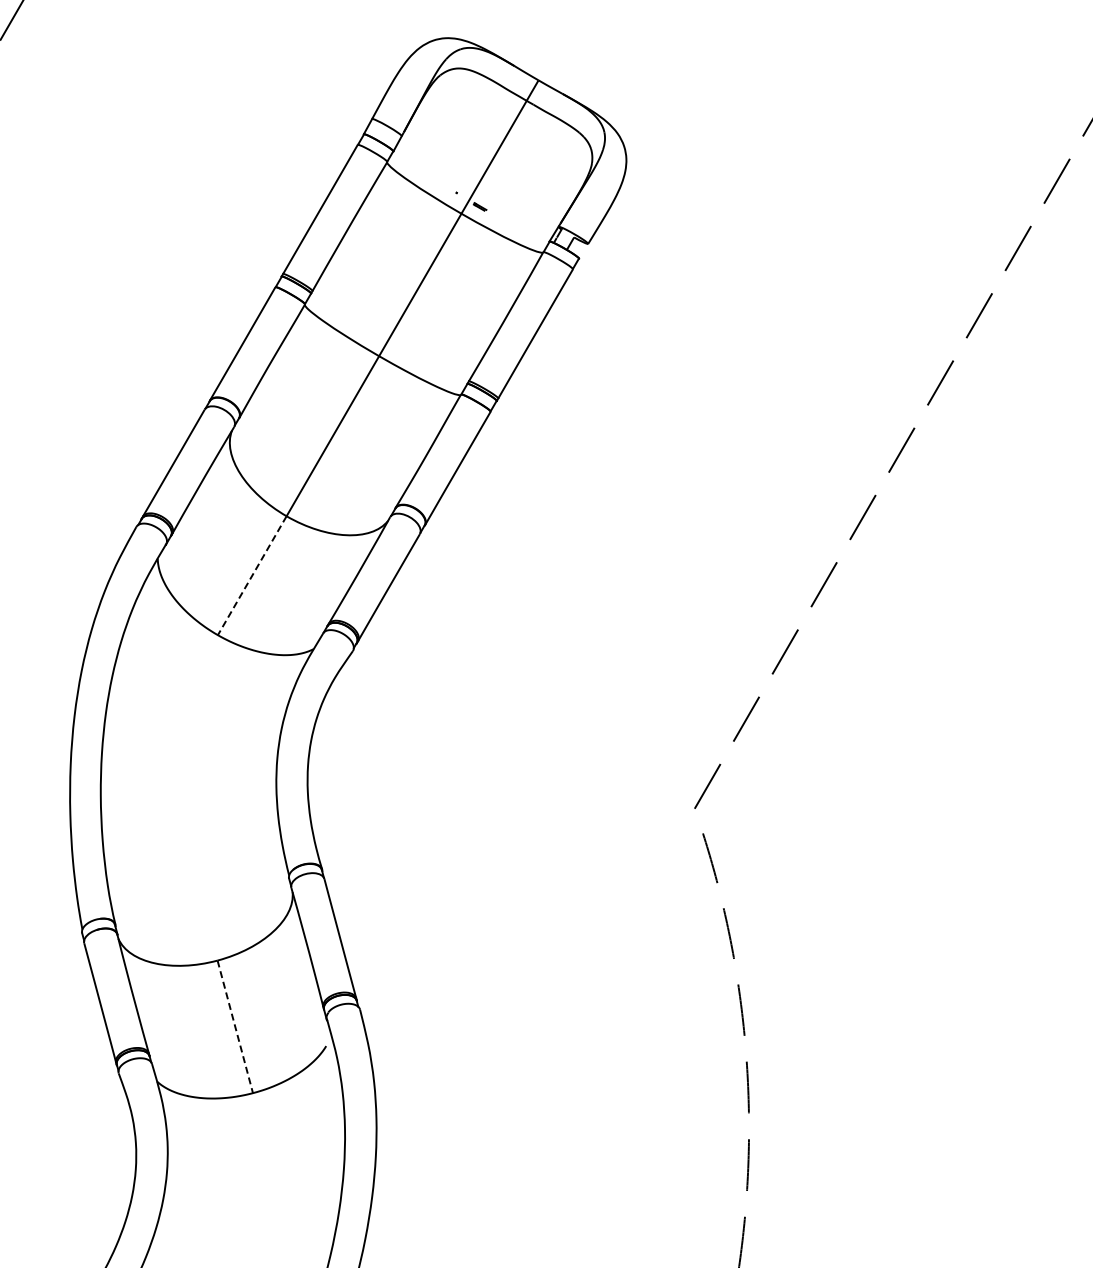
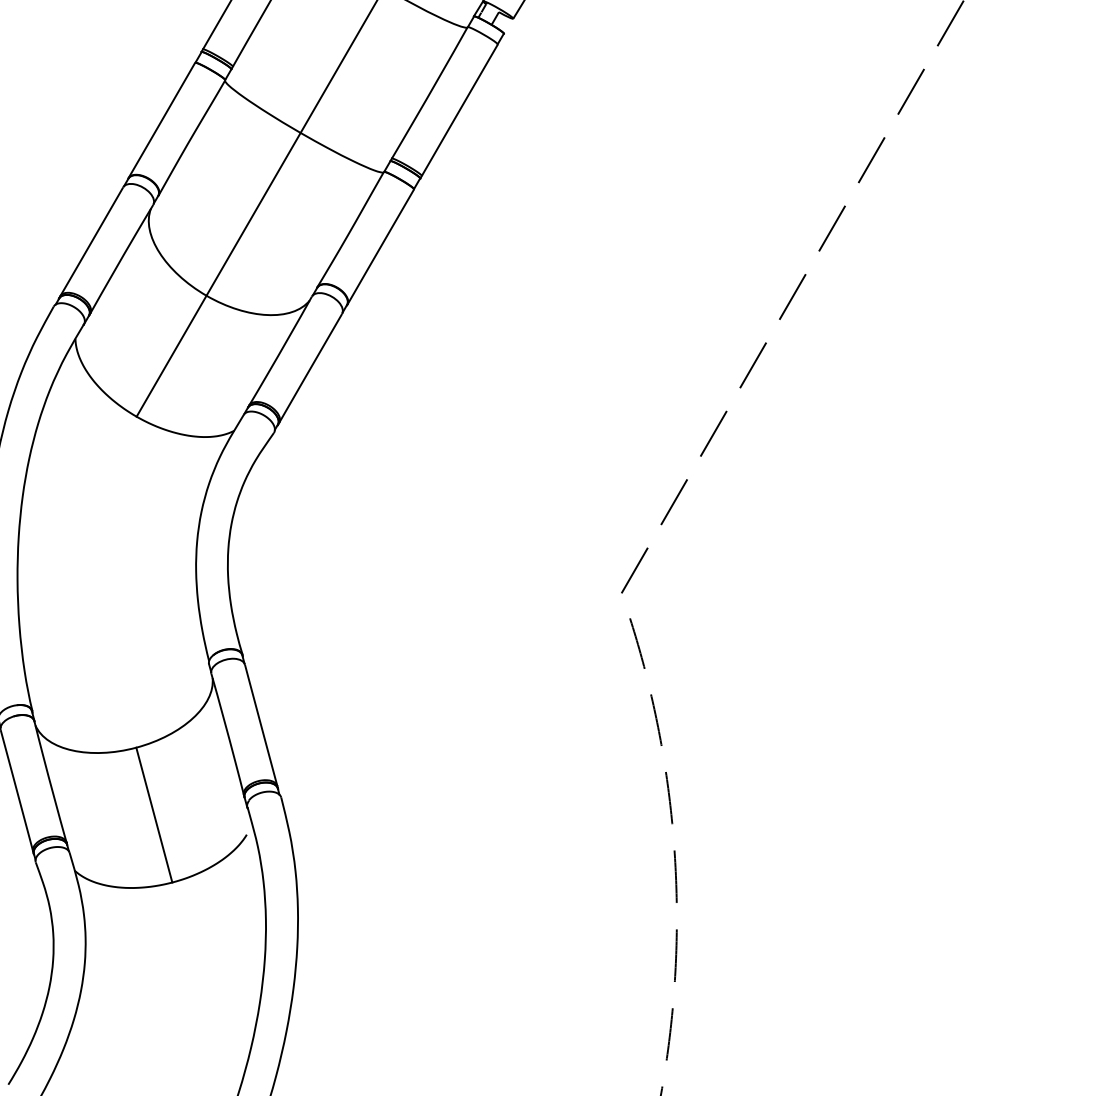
line: (252, 575) -> (171, 356), dashed -> solid
line: (235, 1026) -> (154, 814), dashed -> solid

